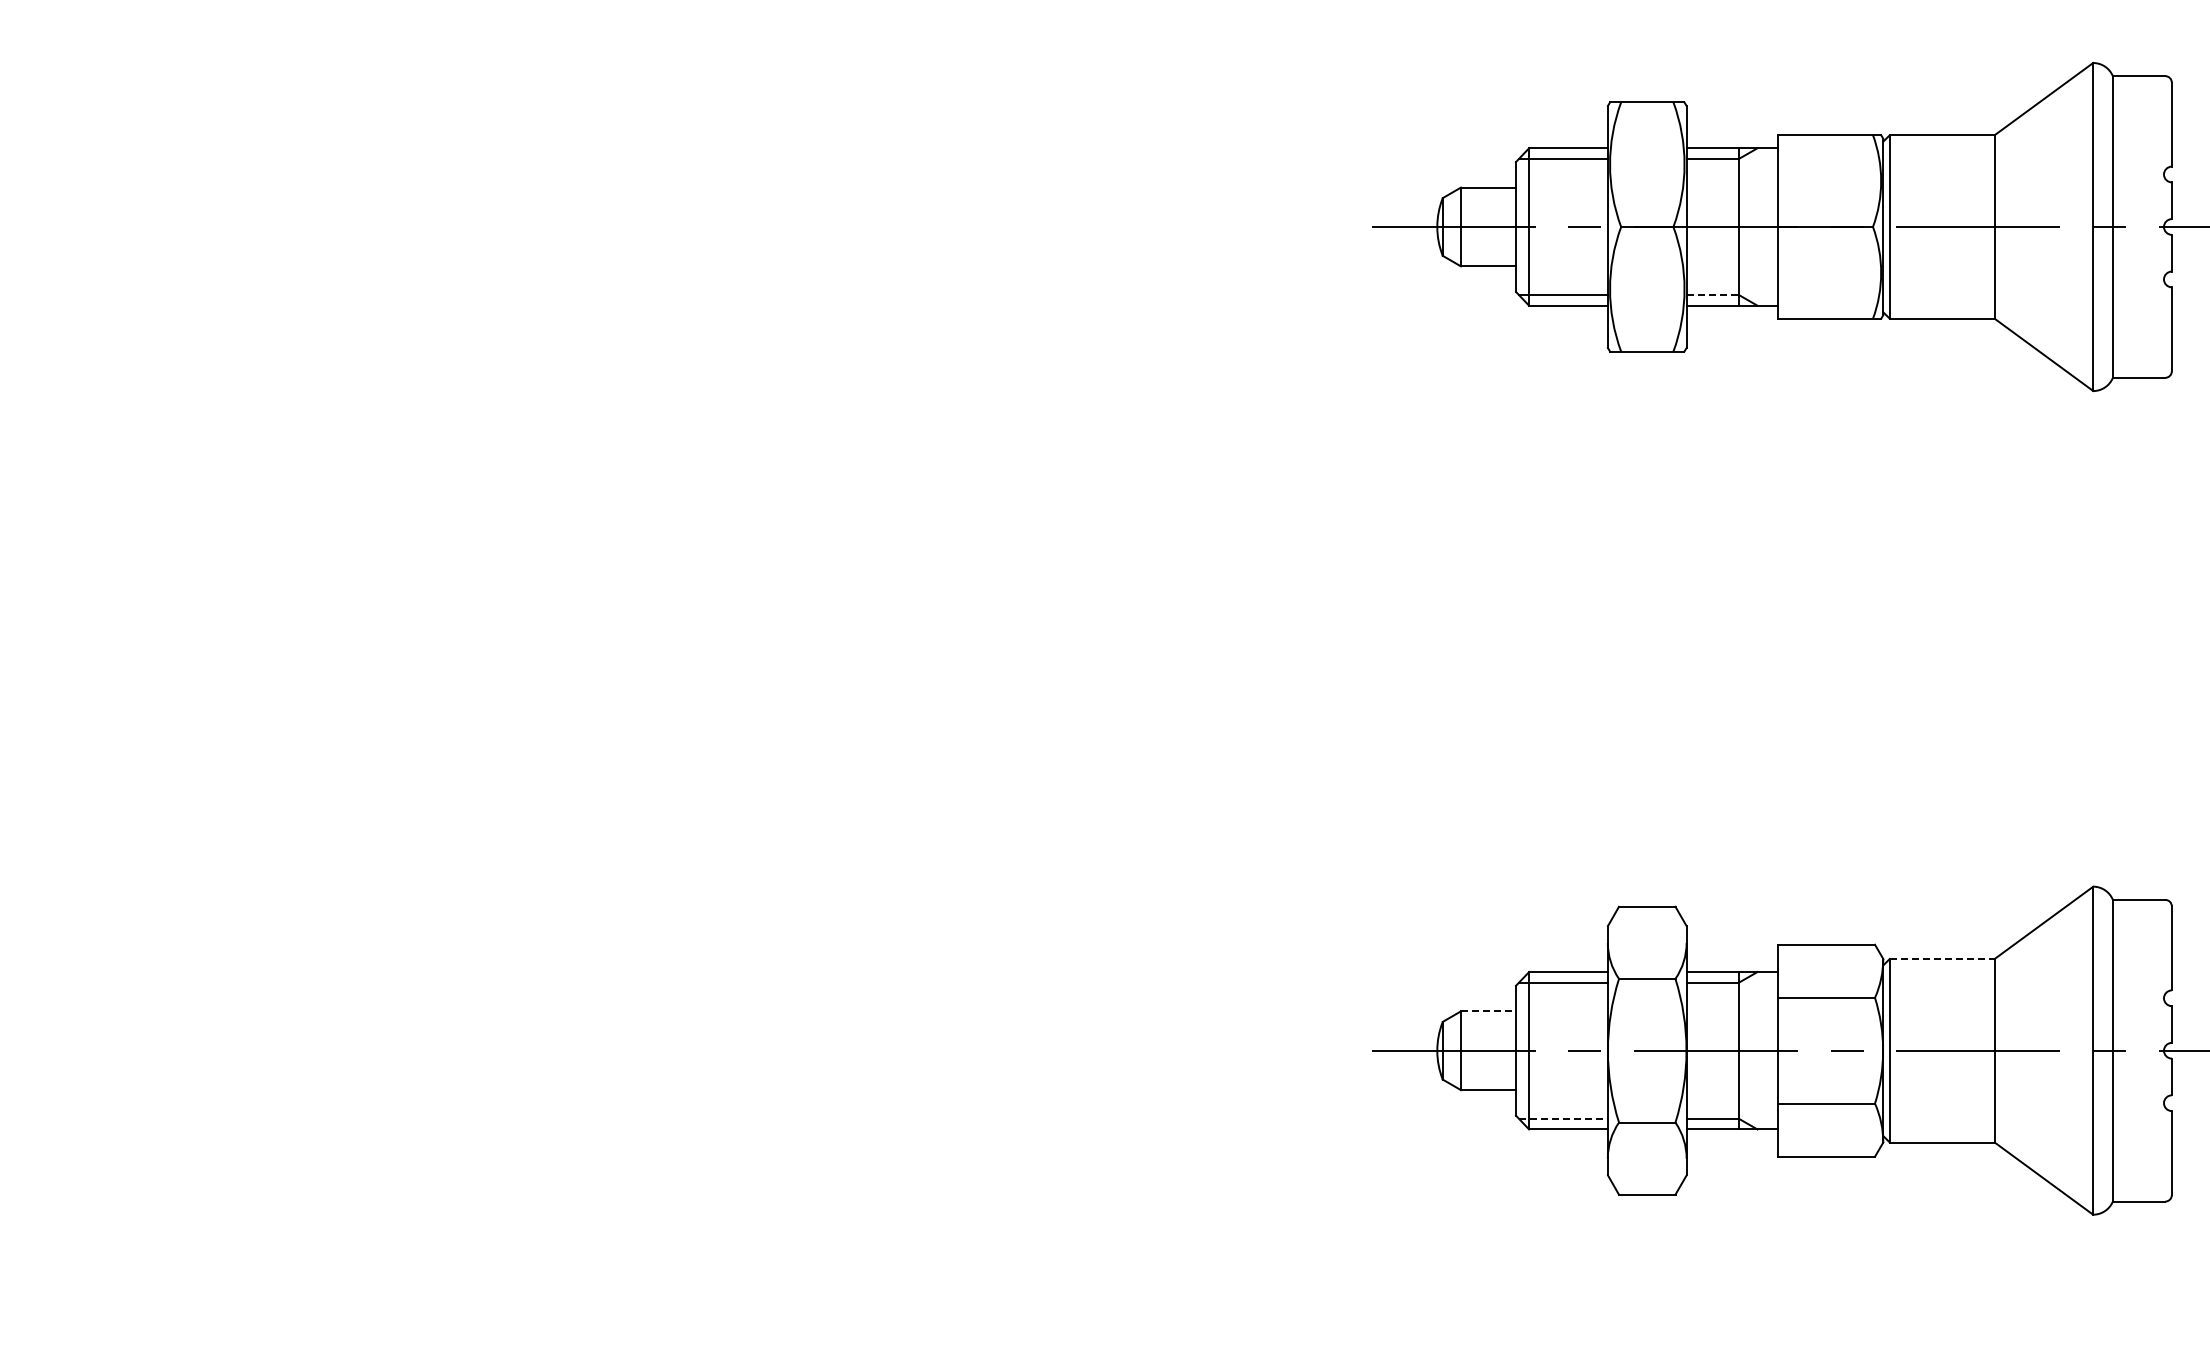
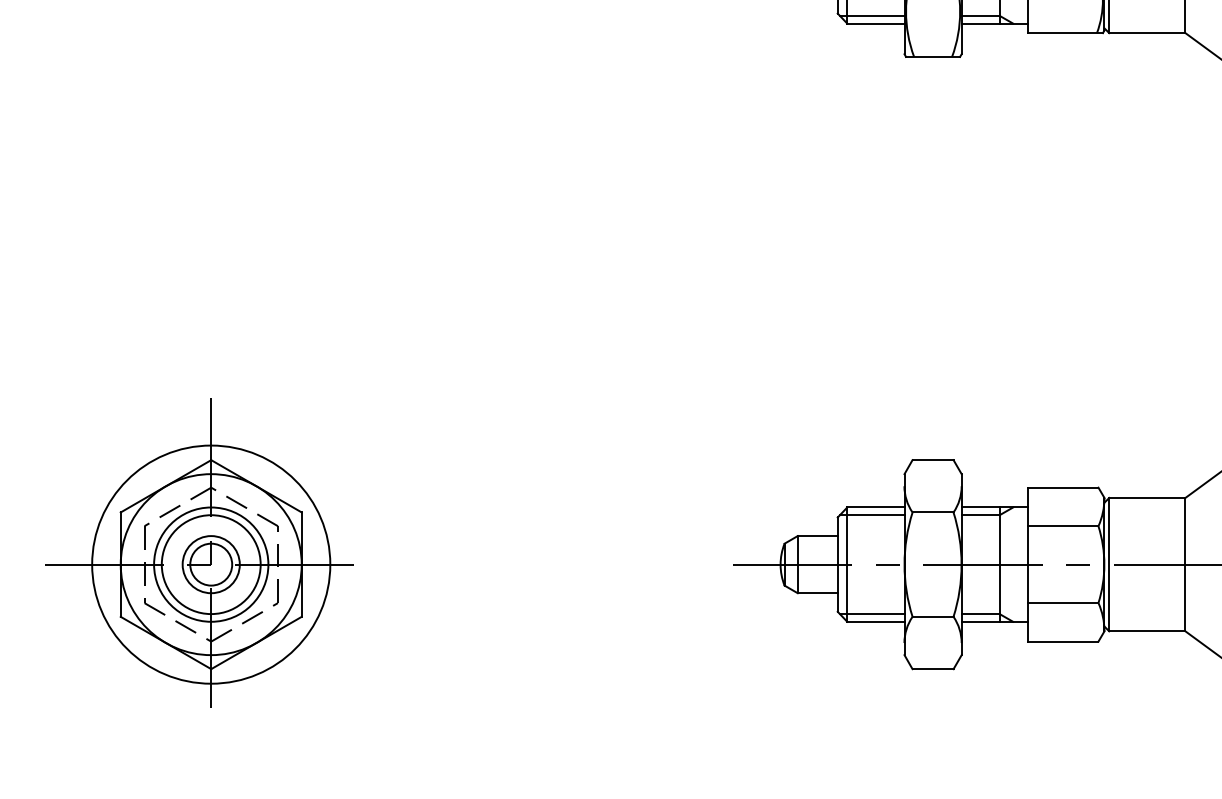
line: (1713, 295) -> (981, 16), dashed -> solid
line: (1942, 958) -> (1147, 497), dashed -> solid
line: (1488, 1011) -> (817, 536), dashed -> solid
part: (636, 1034) -> (199, 552), added
line: (1563, 1118) -> (872, 613), dashed -> solid

